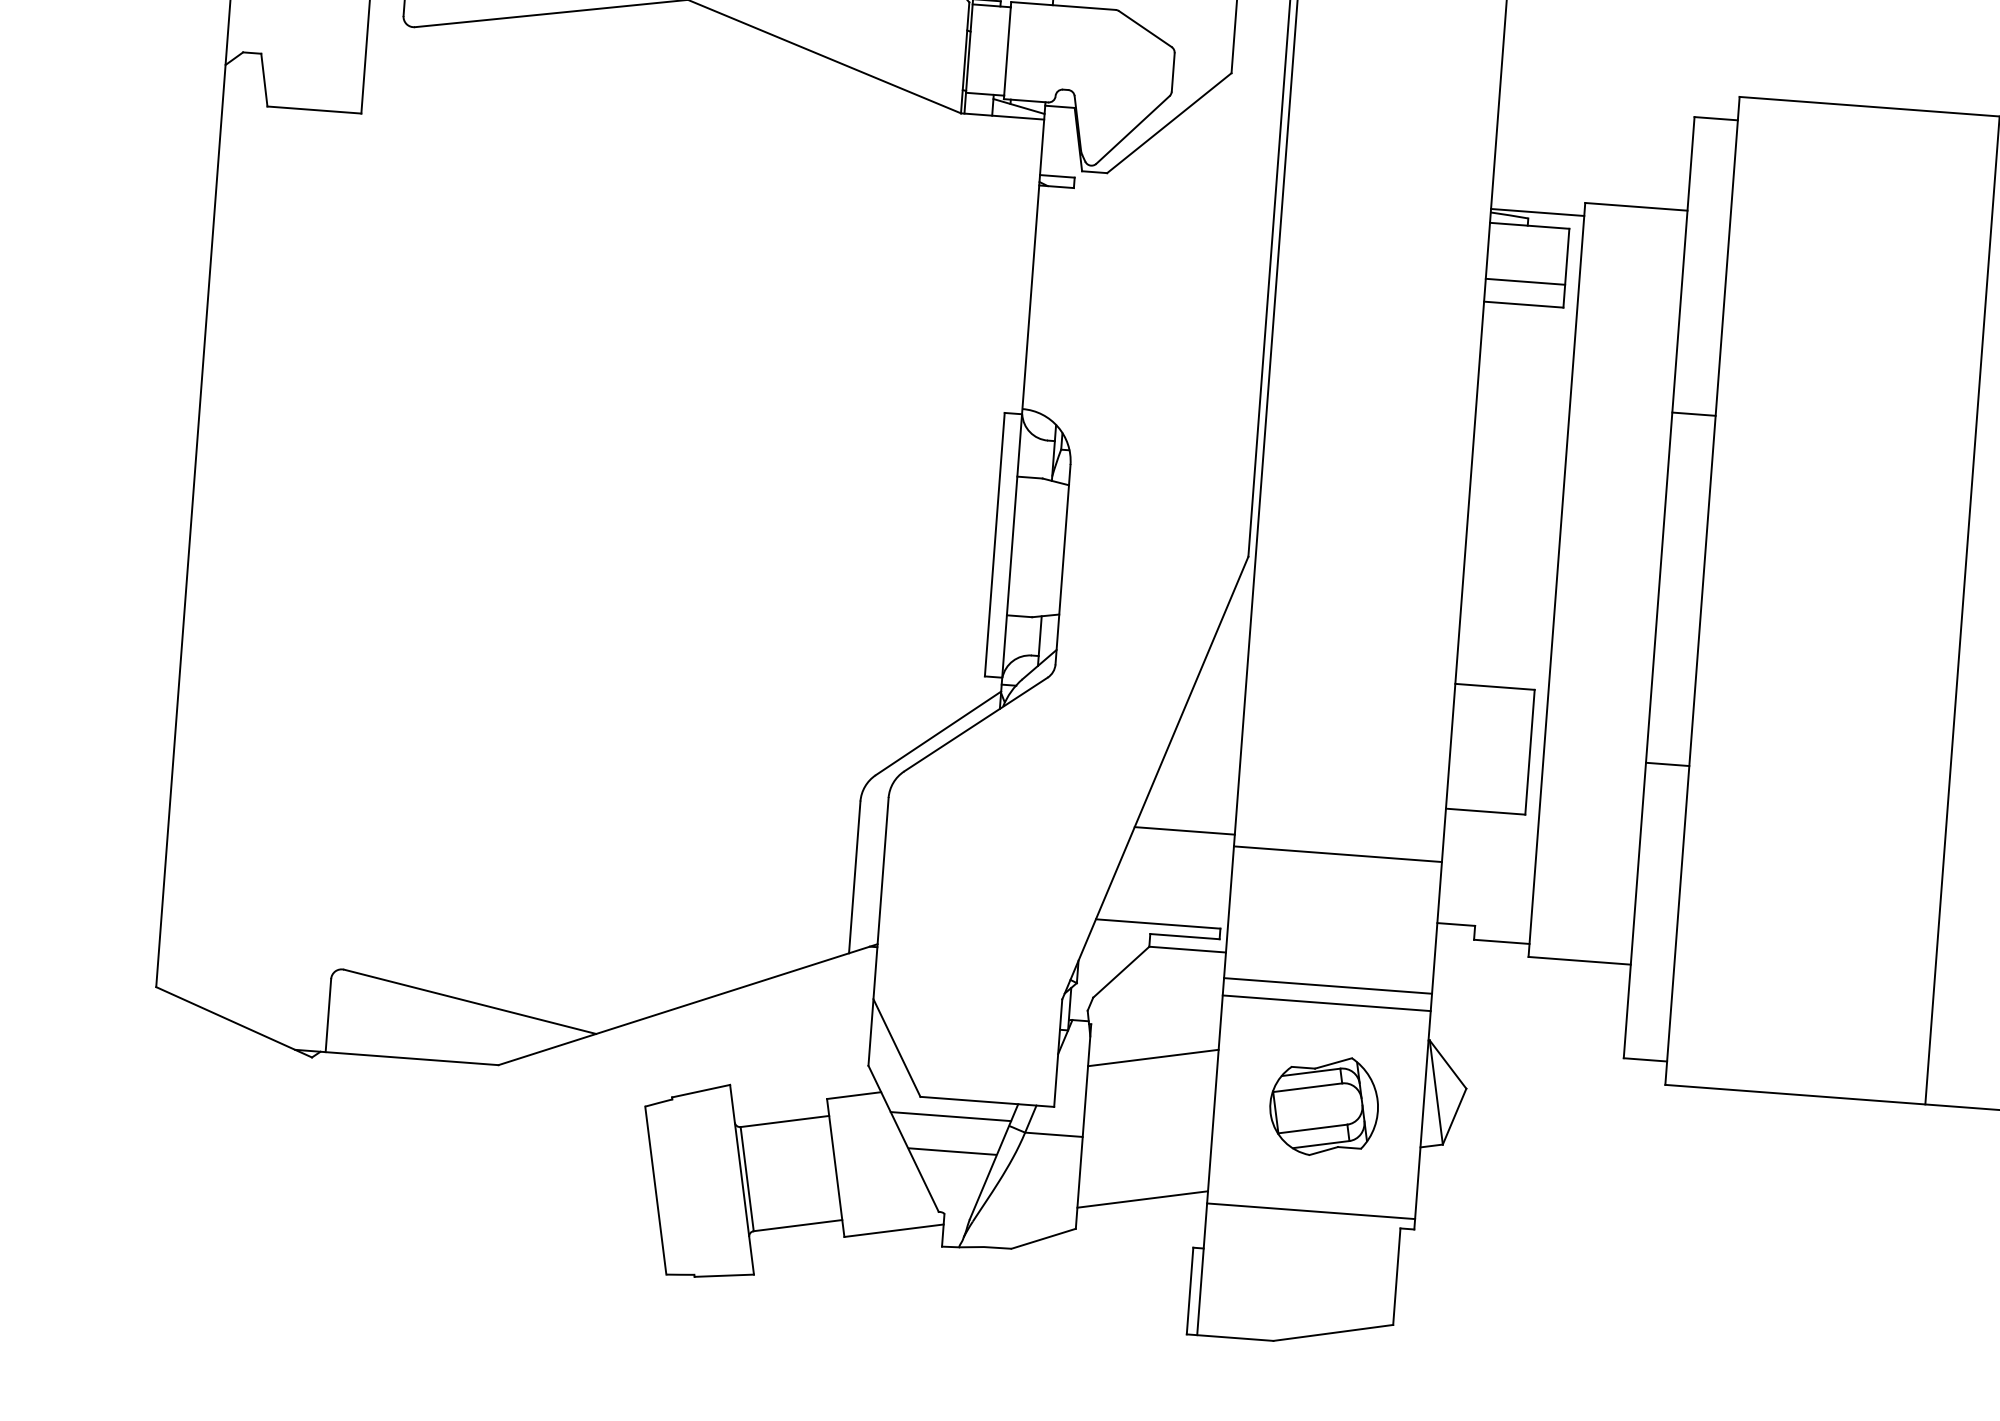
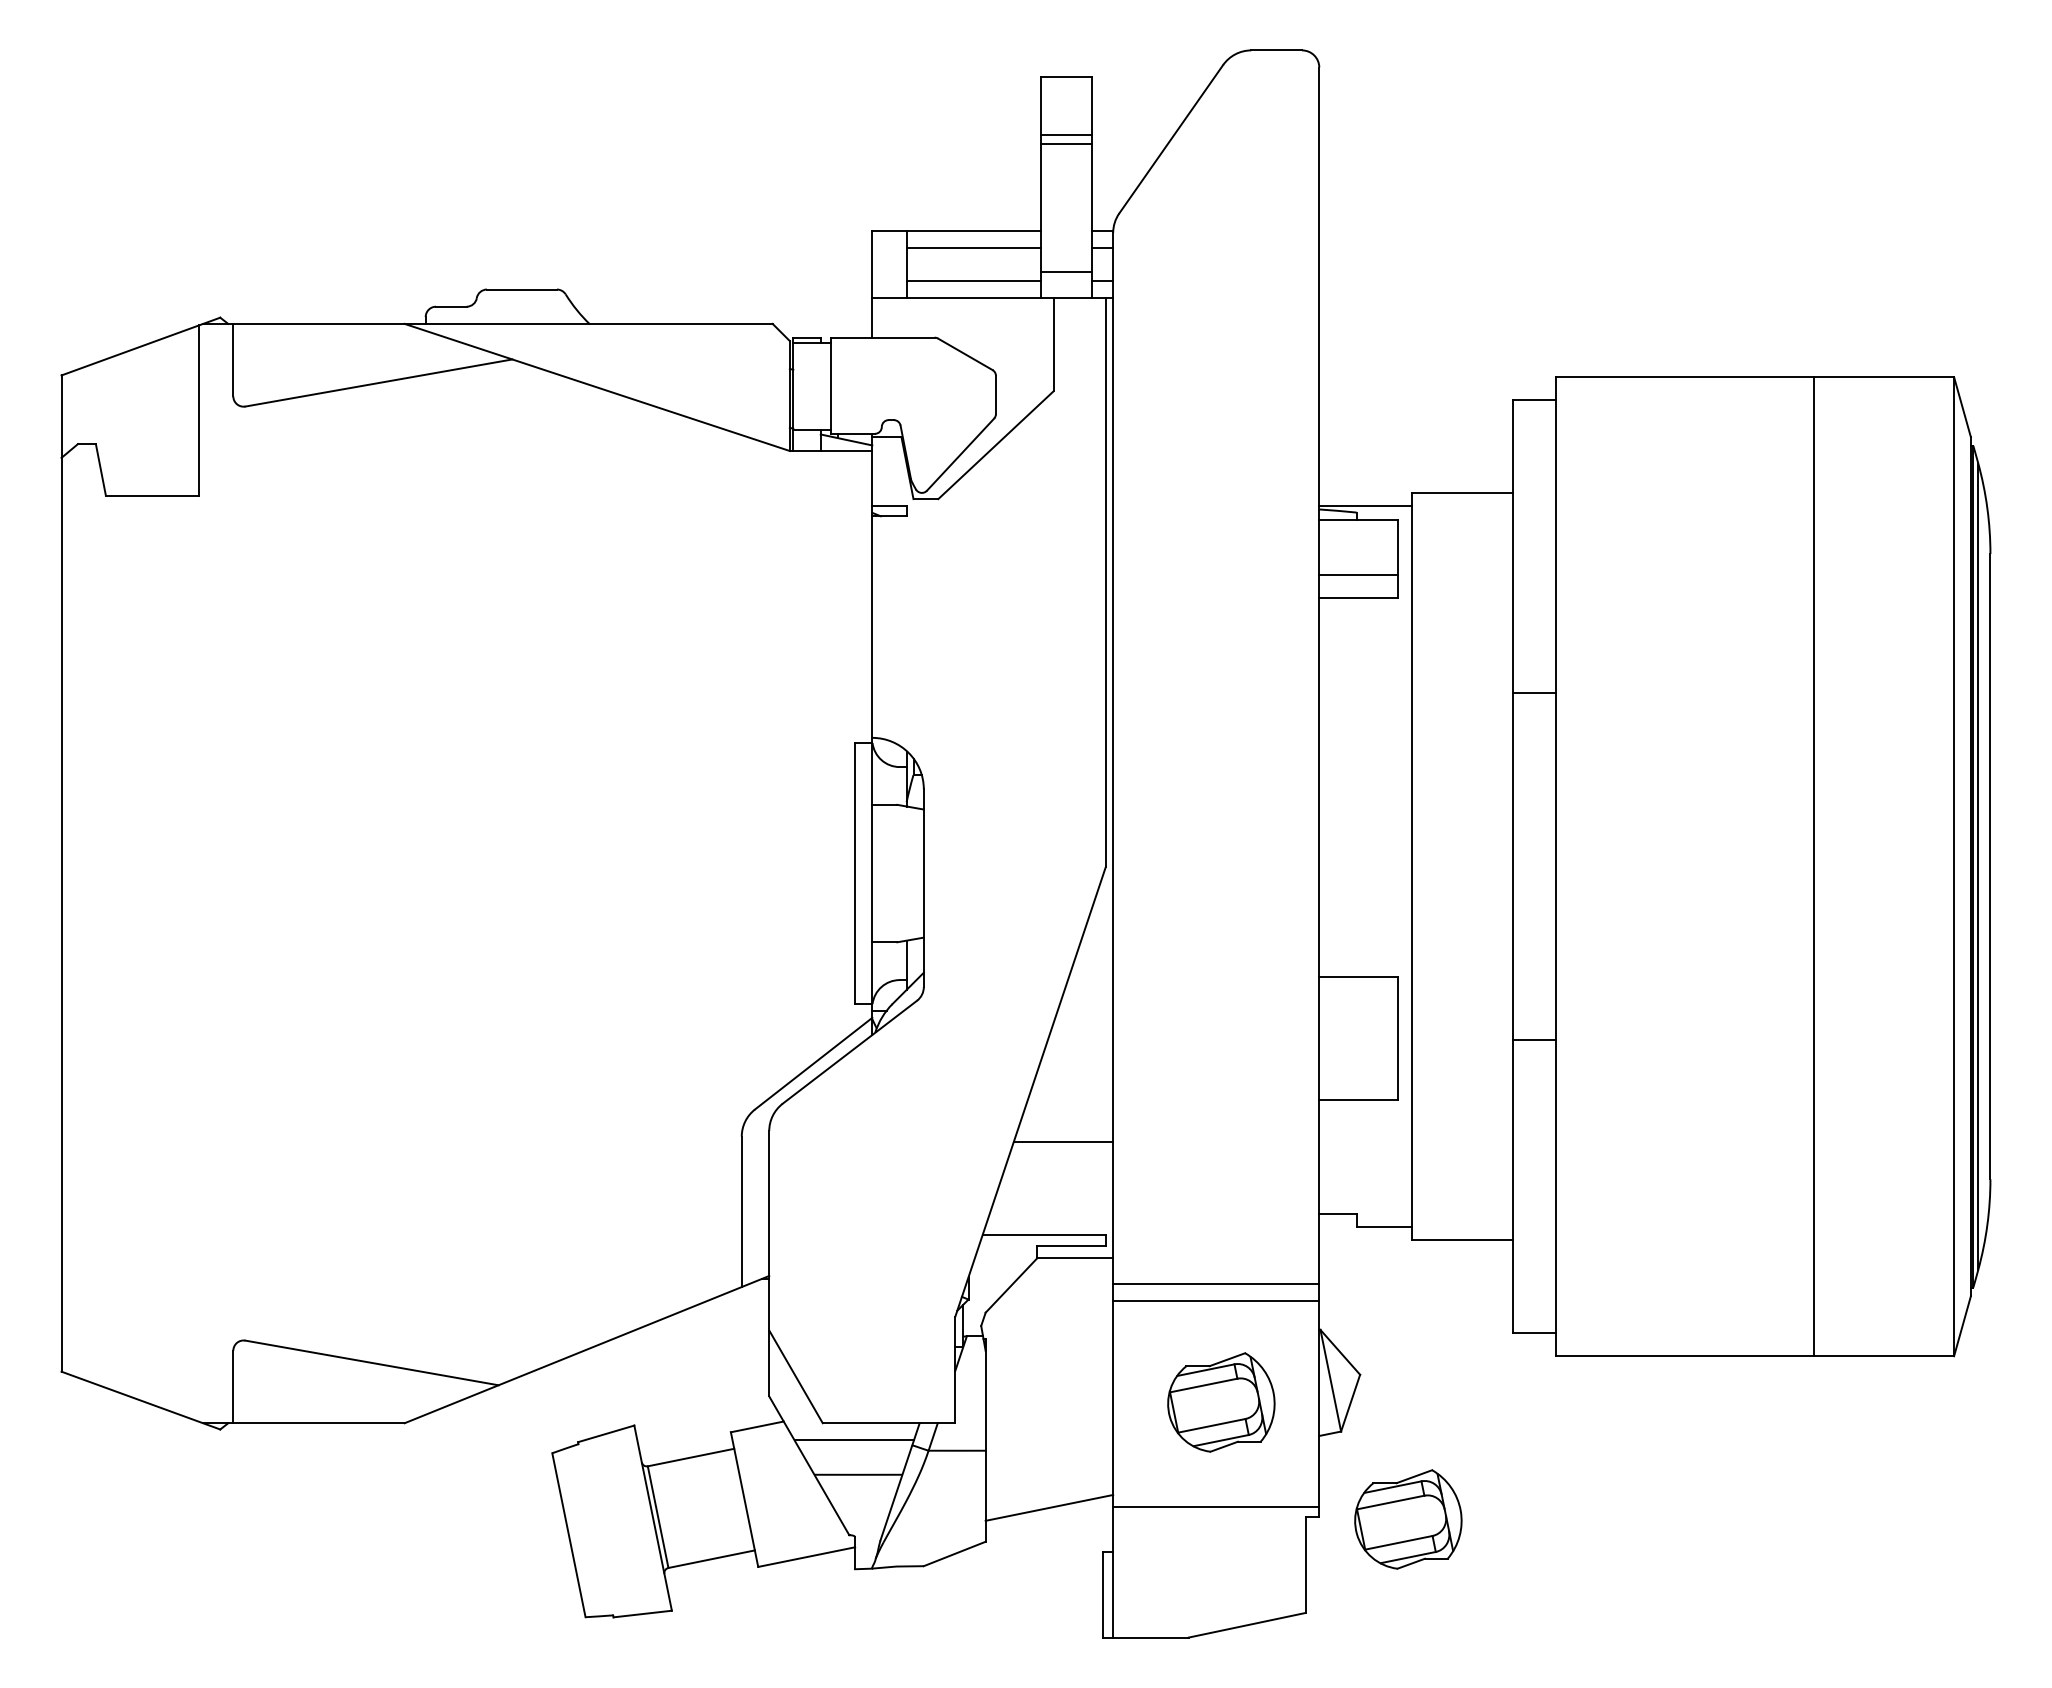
line: (1338, 854) -> (1216, 1153), removed
line: (1153, 1057) -> (1049, 1367), removed
part: (1504, 1238) -> (1408, 1519), added

